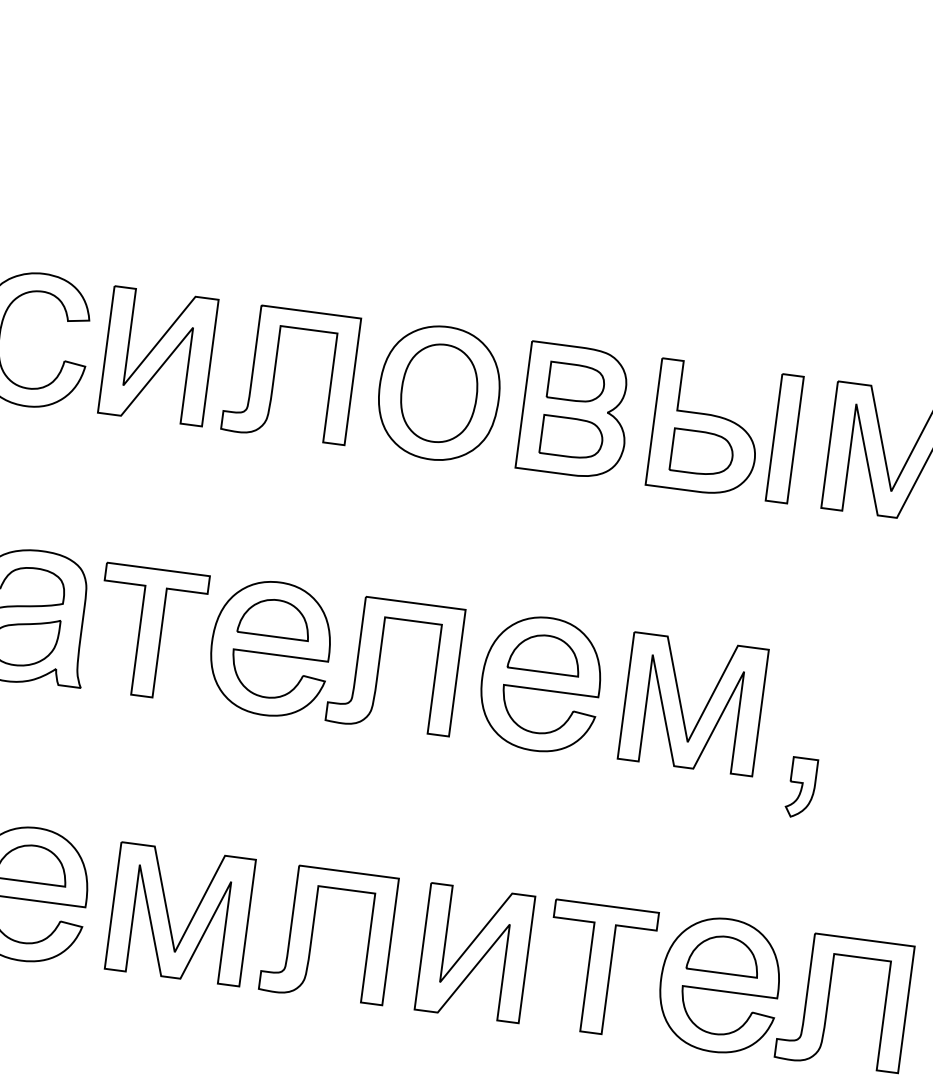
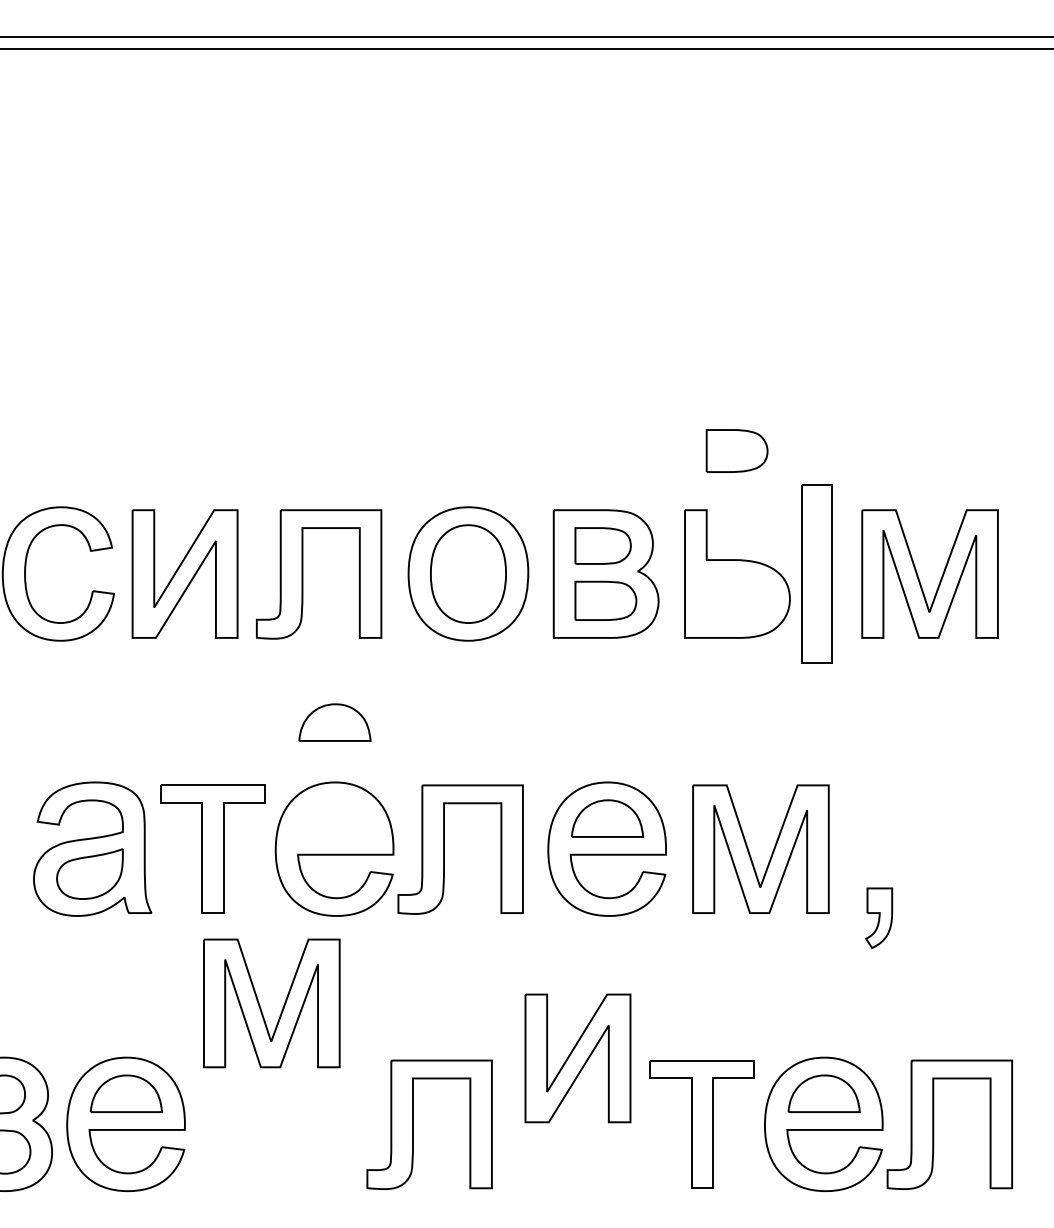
part: (784, 438) -> (816, 573), size x1.4
part: (701, 452) -> (736, 450), moved
part: (274, 618) -> (334, 722), moved
part: (168, 914) -> (260, 1005), moved
part: (474, 953) -> (577, 1058), moved

